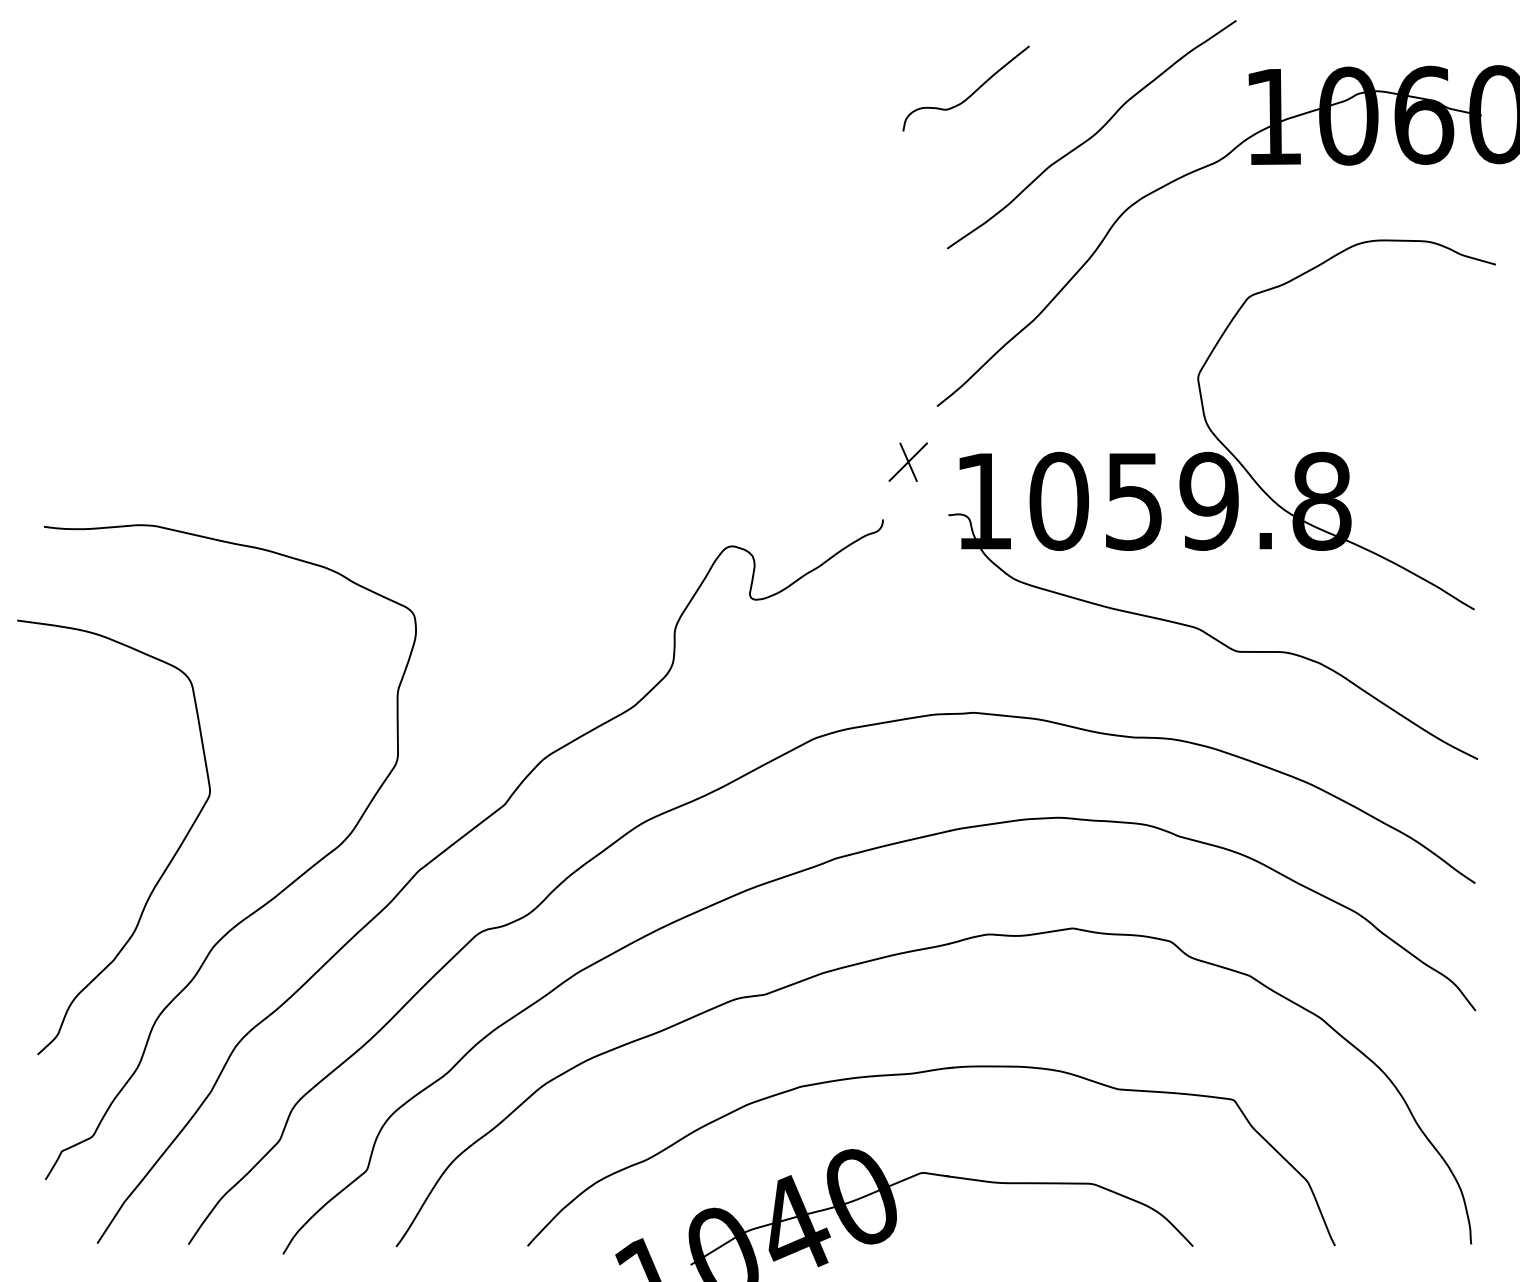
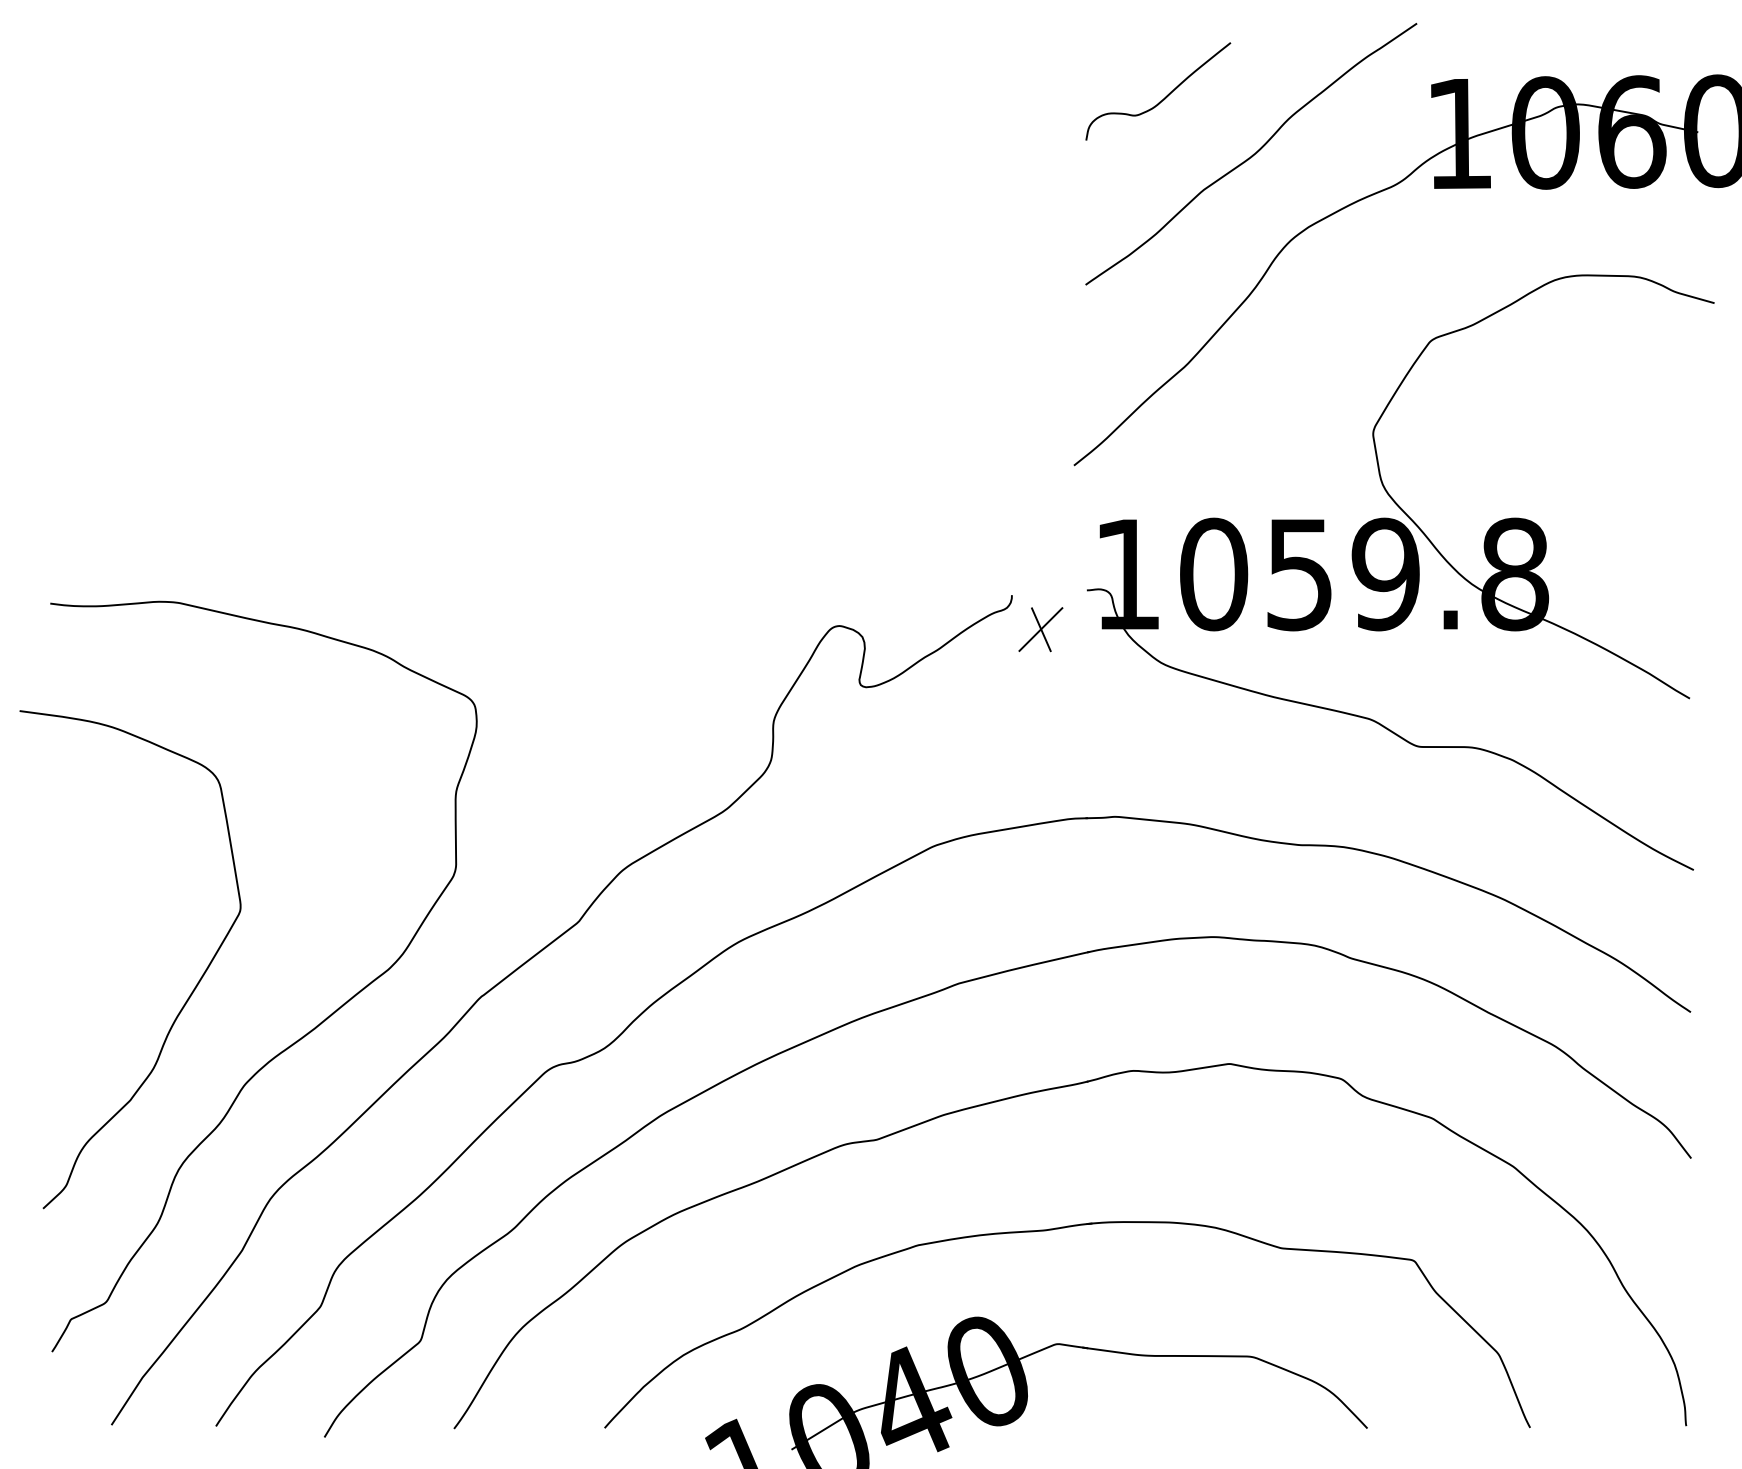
curve: (971, 93) -> (1164, 97), moved
part: (907, 462) -> (1040, 629), moved

